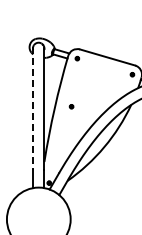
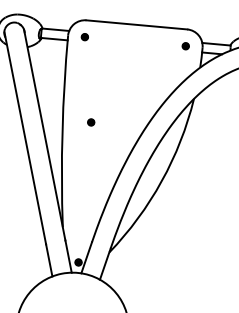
line: (33, 108) -> (25, 138), dashed -> solid

